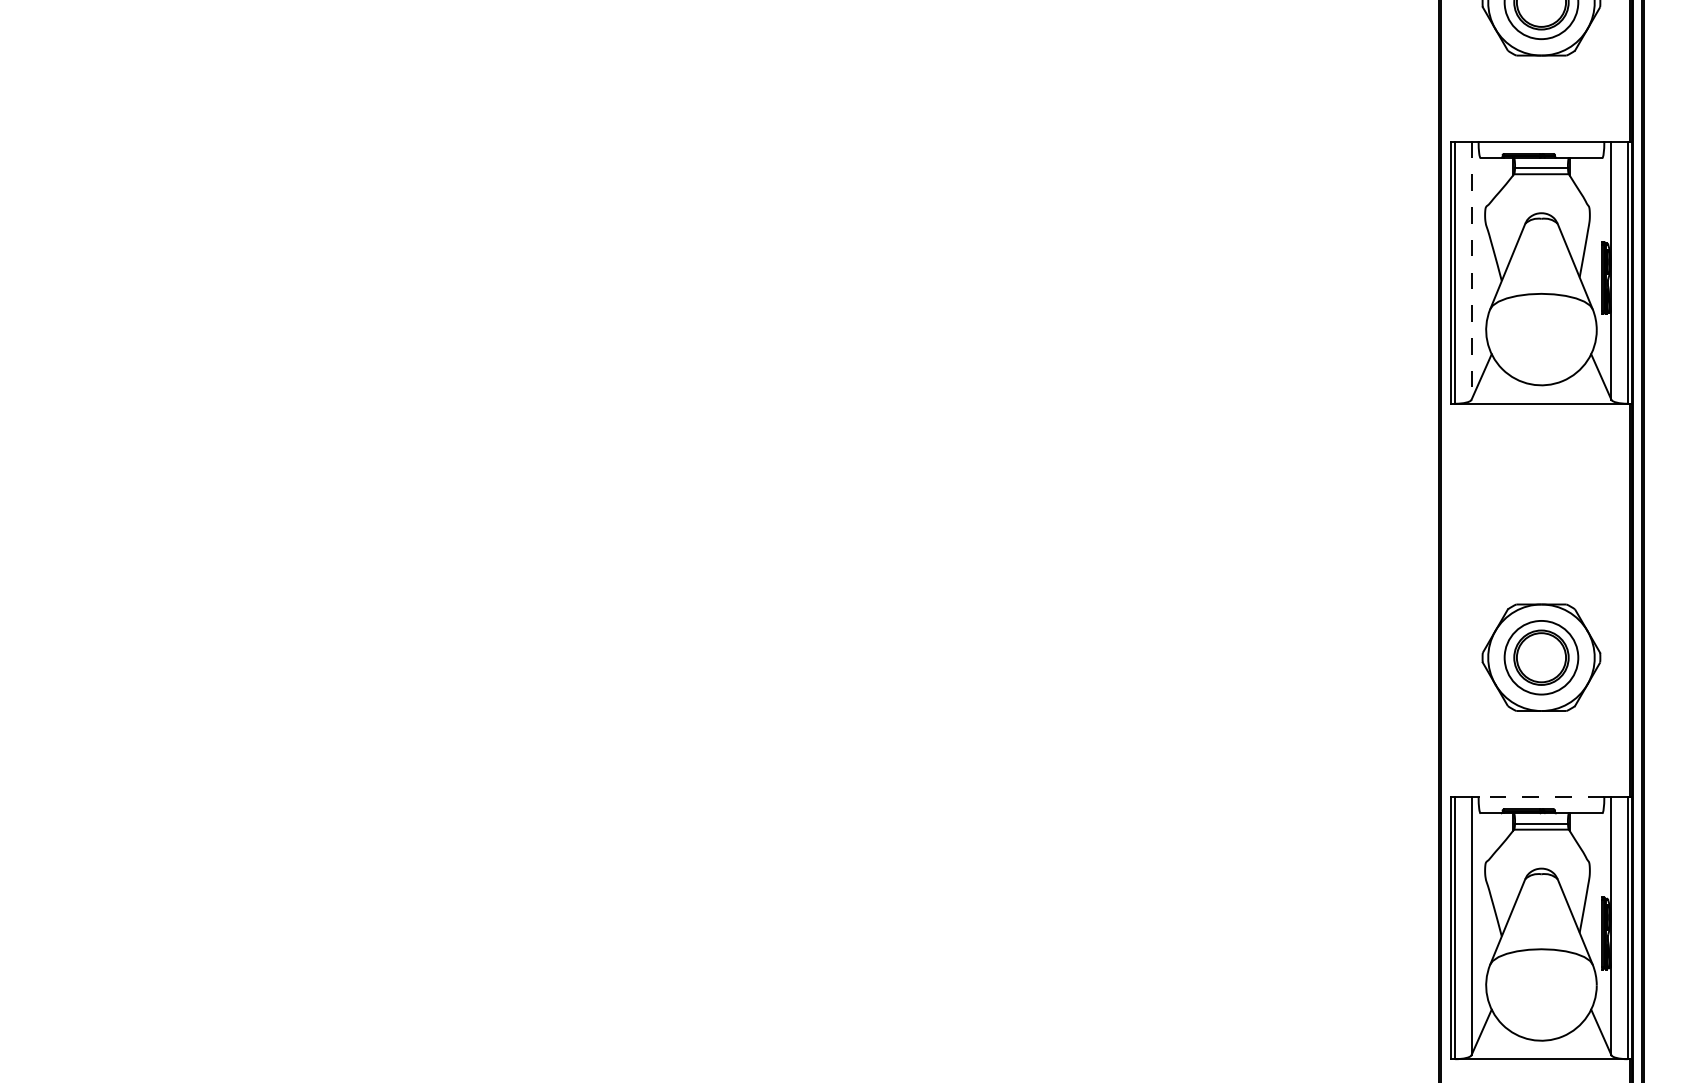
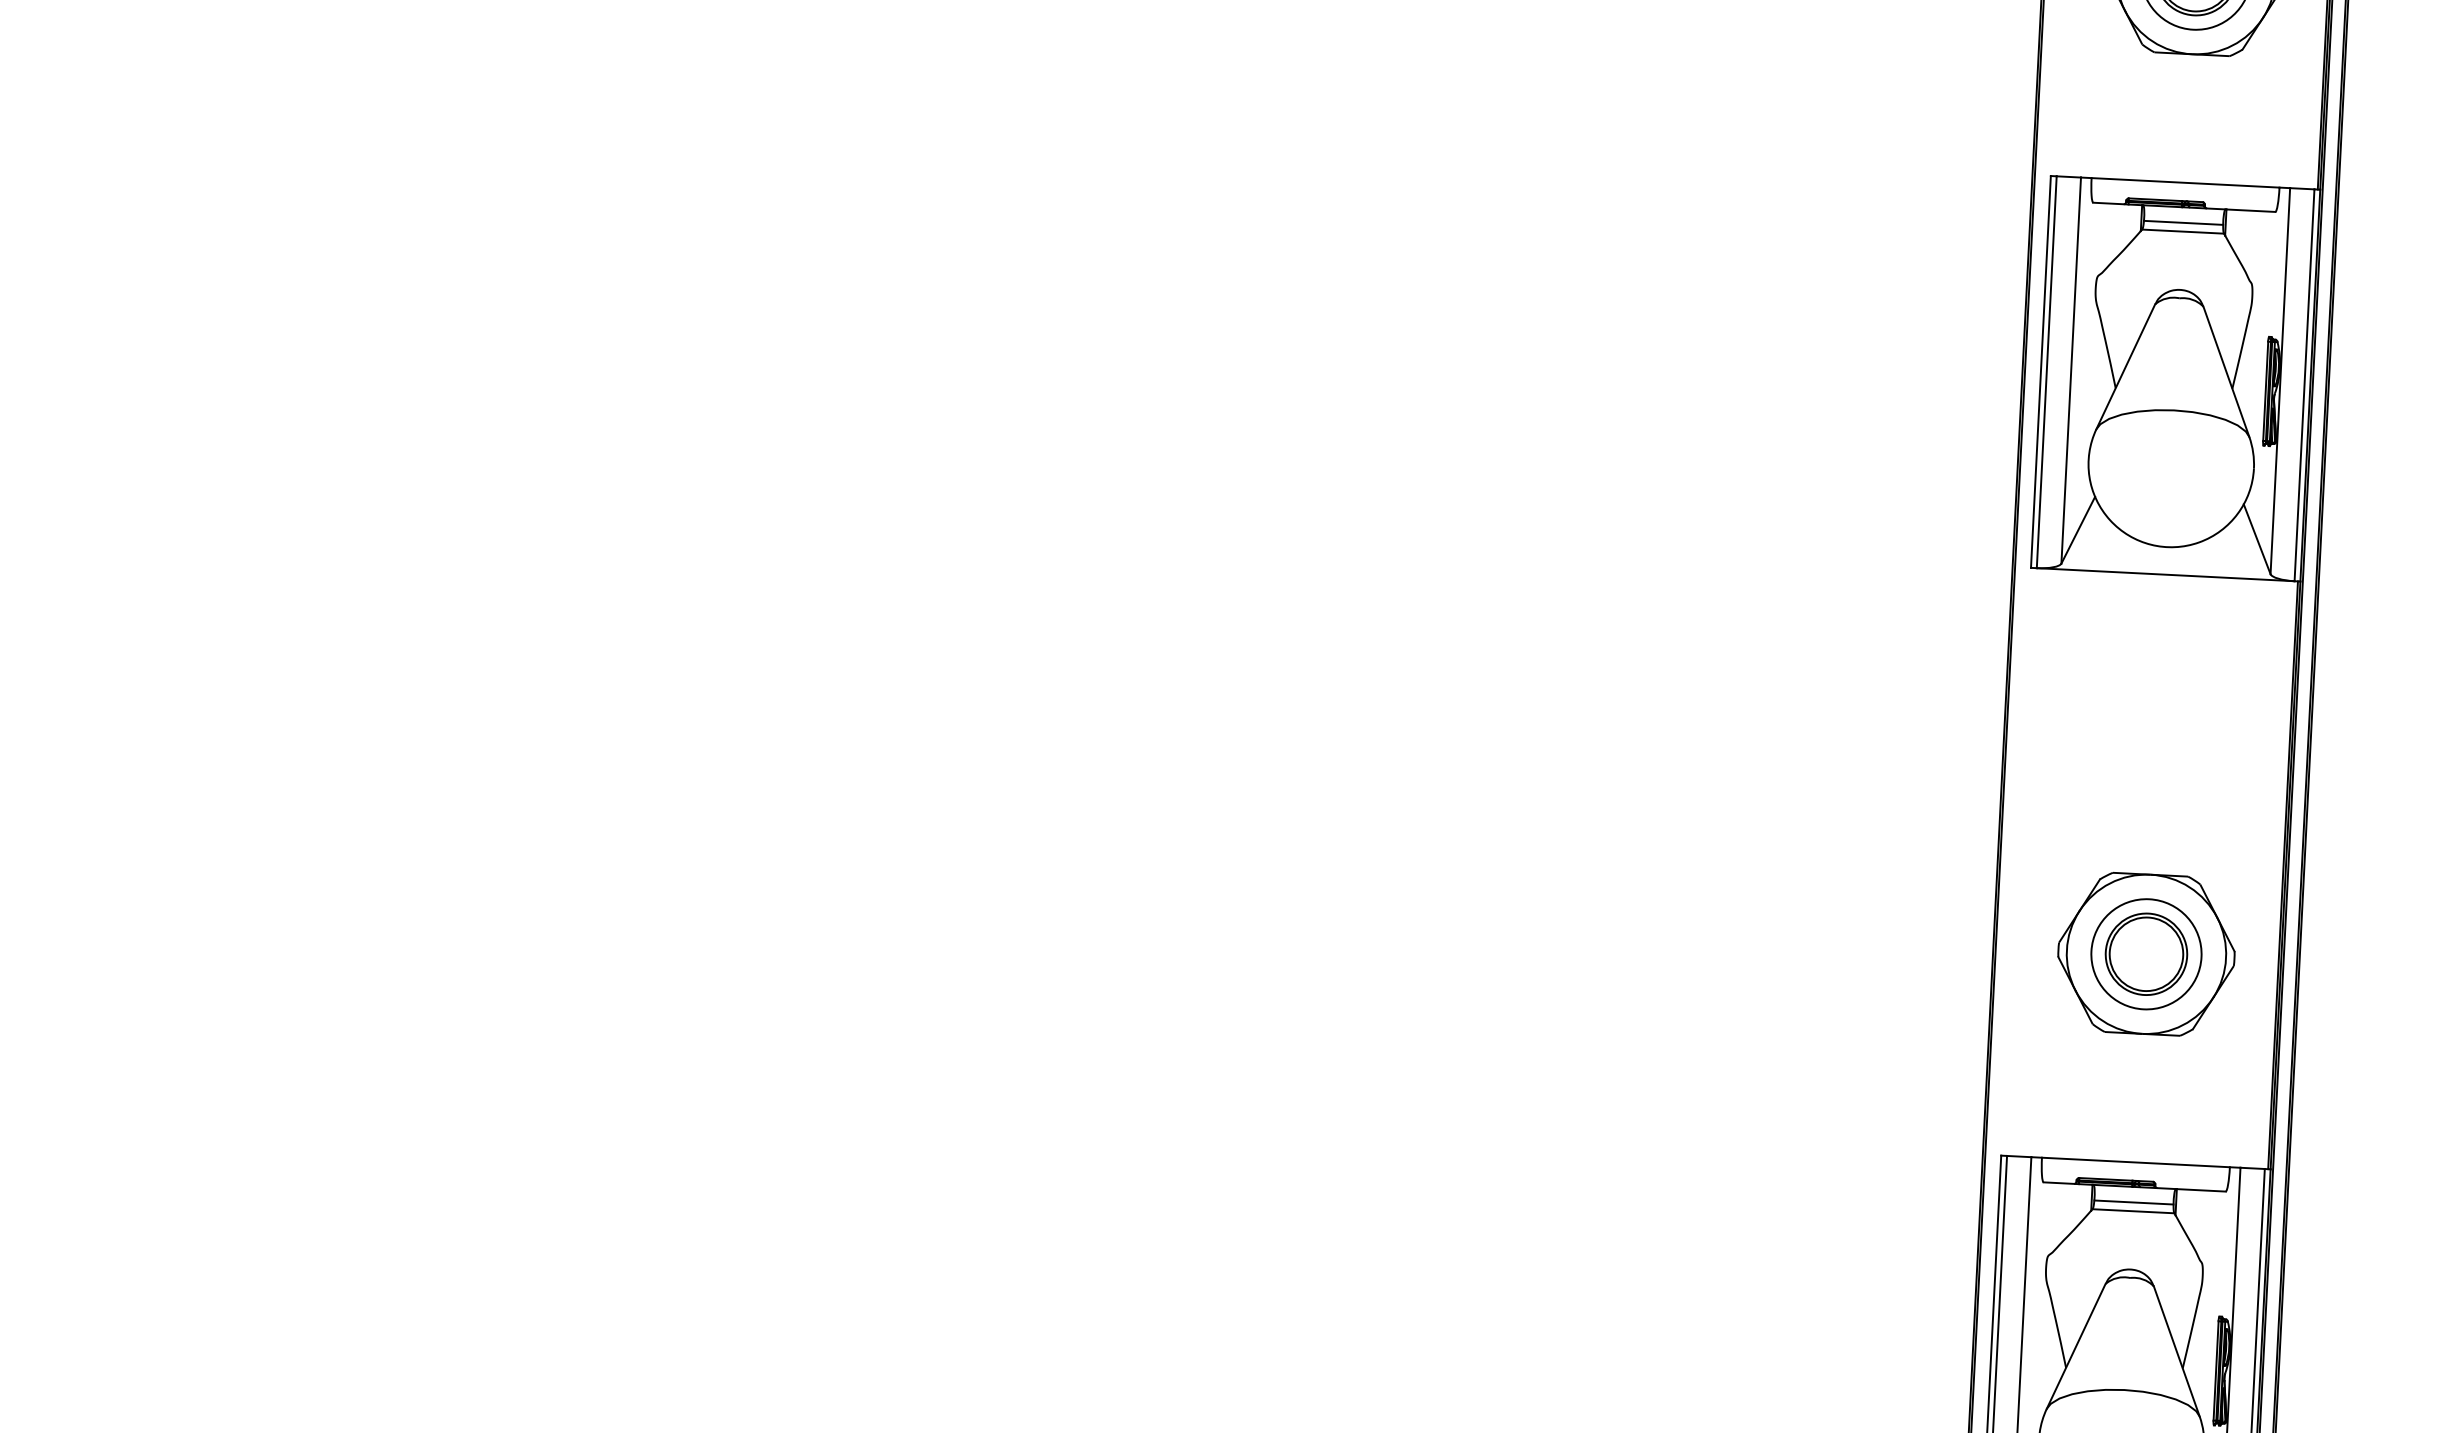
line: (1471, 271) -> (2071, 371), dashed -> solid
line: (1541, 797) -> (2135, 1163), dashed -> solid

